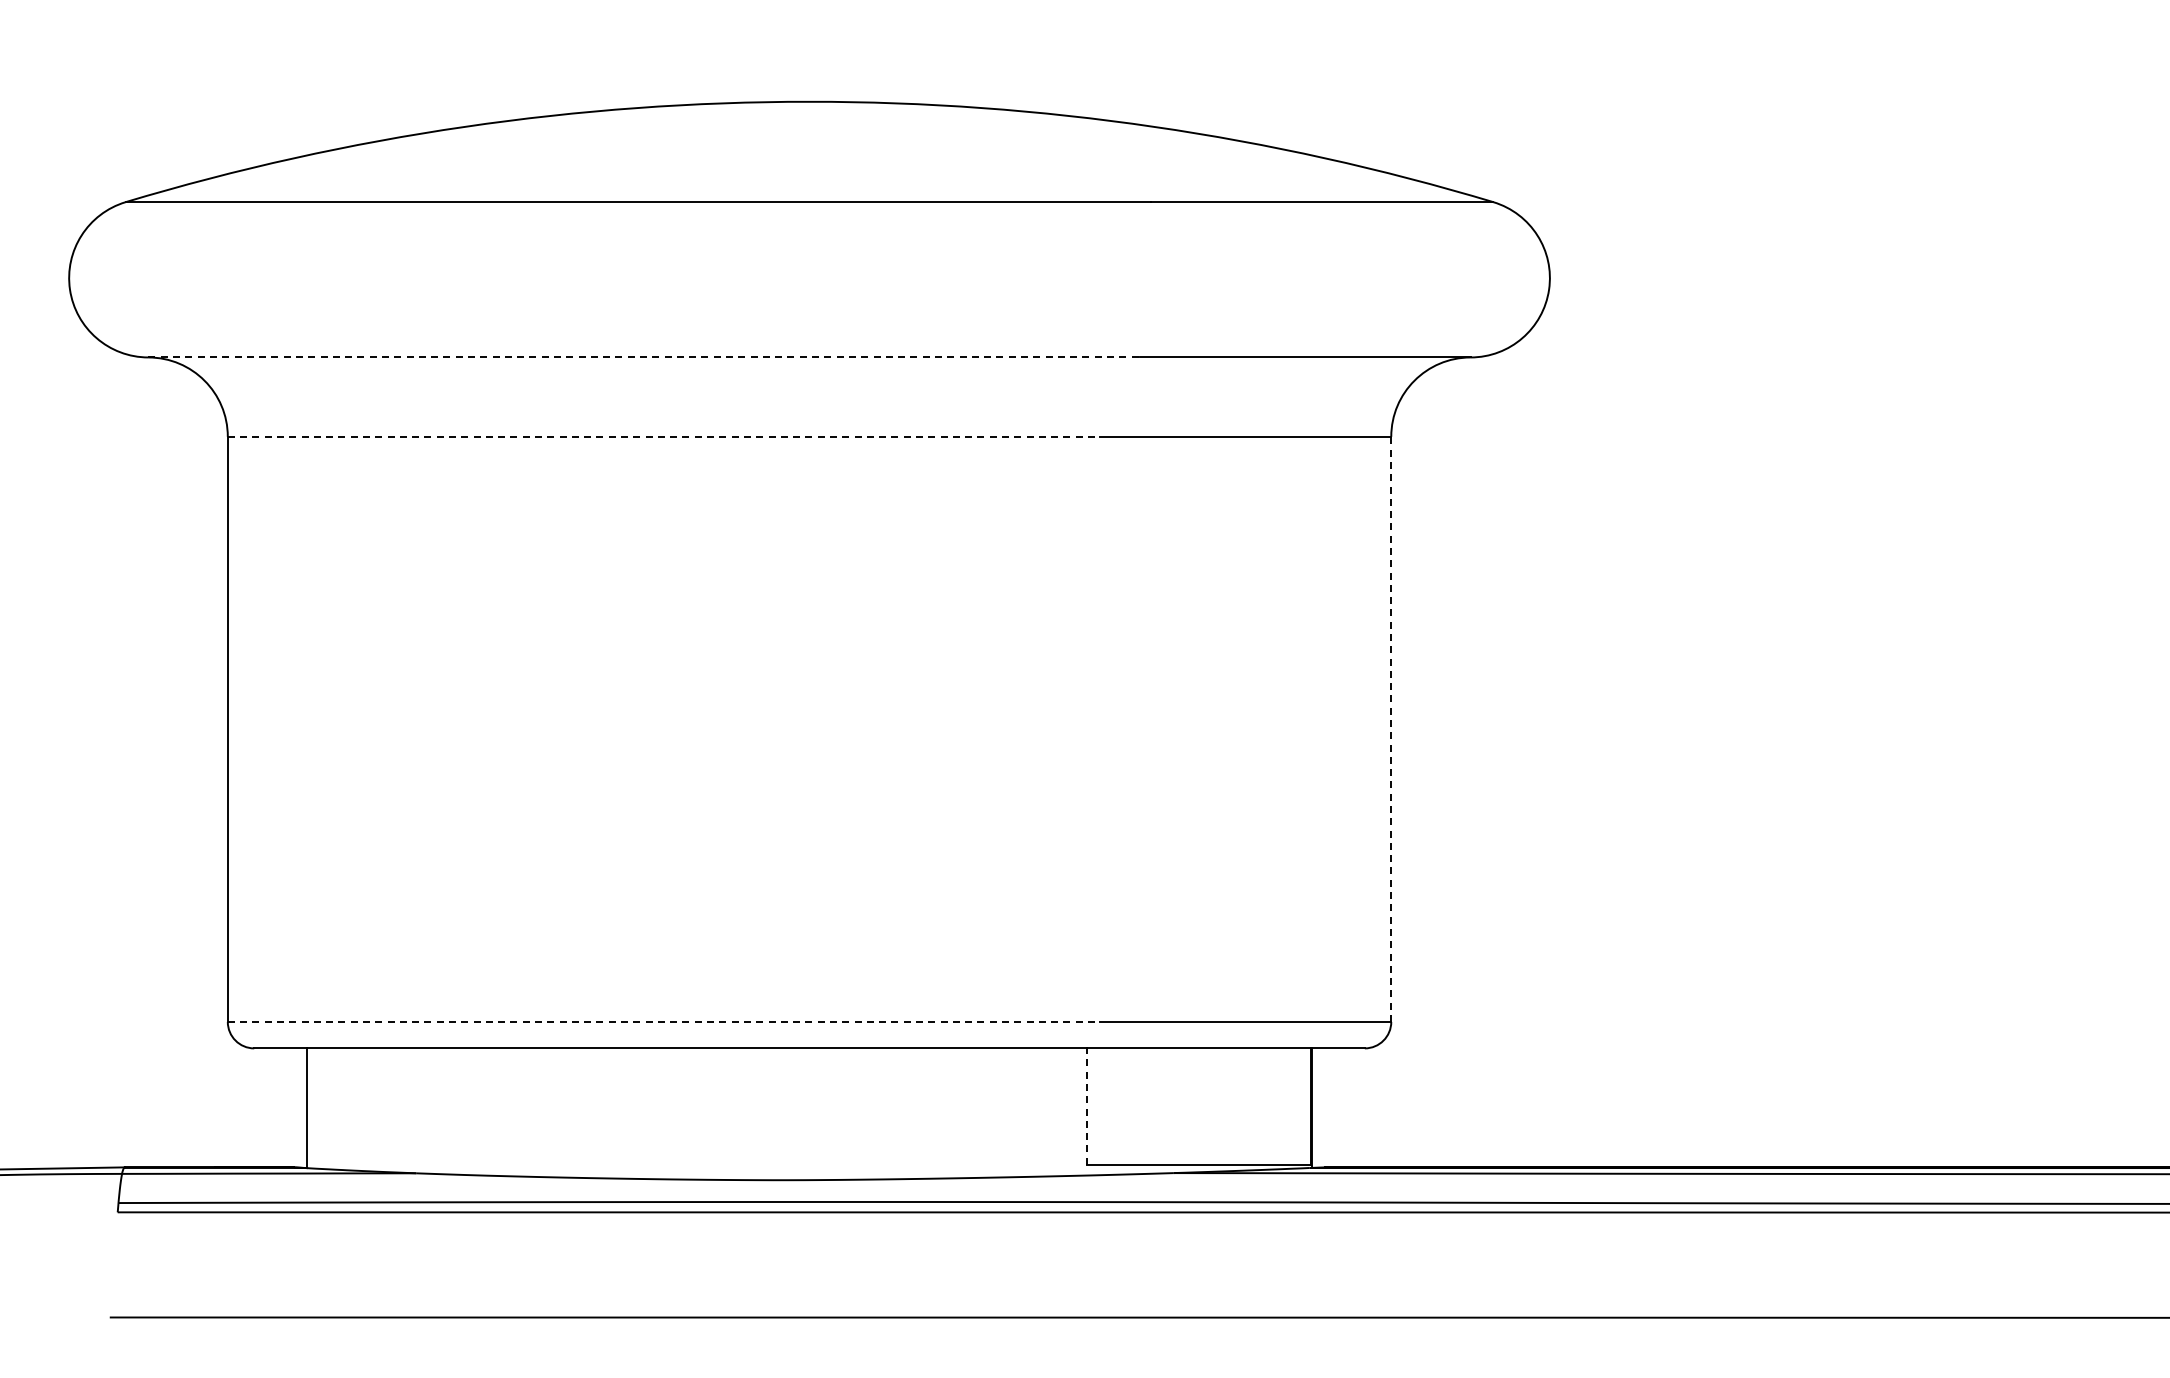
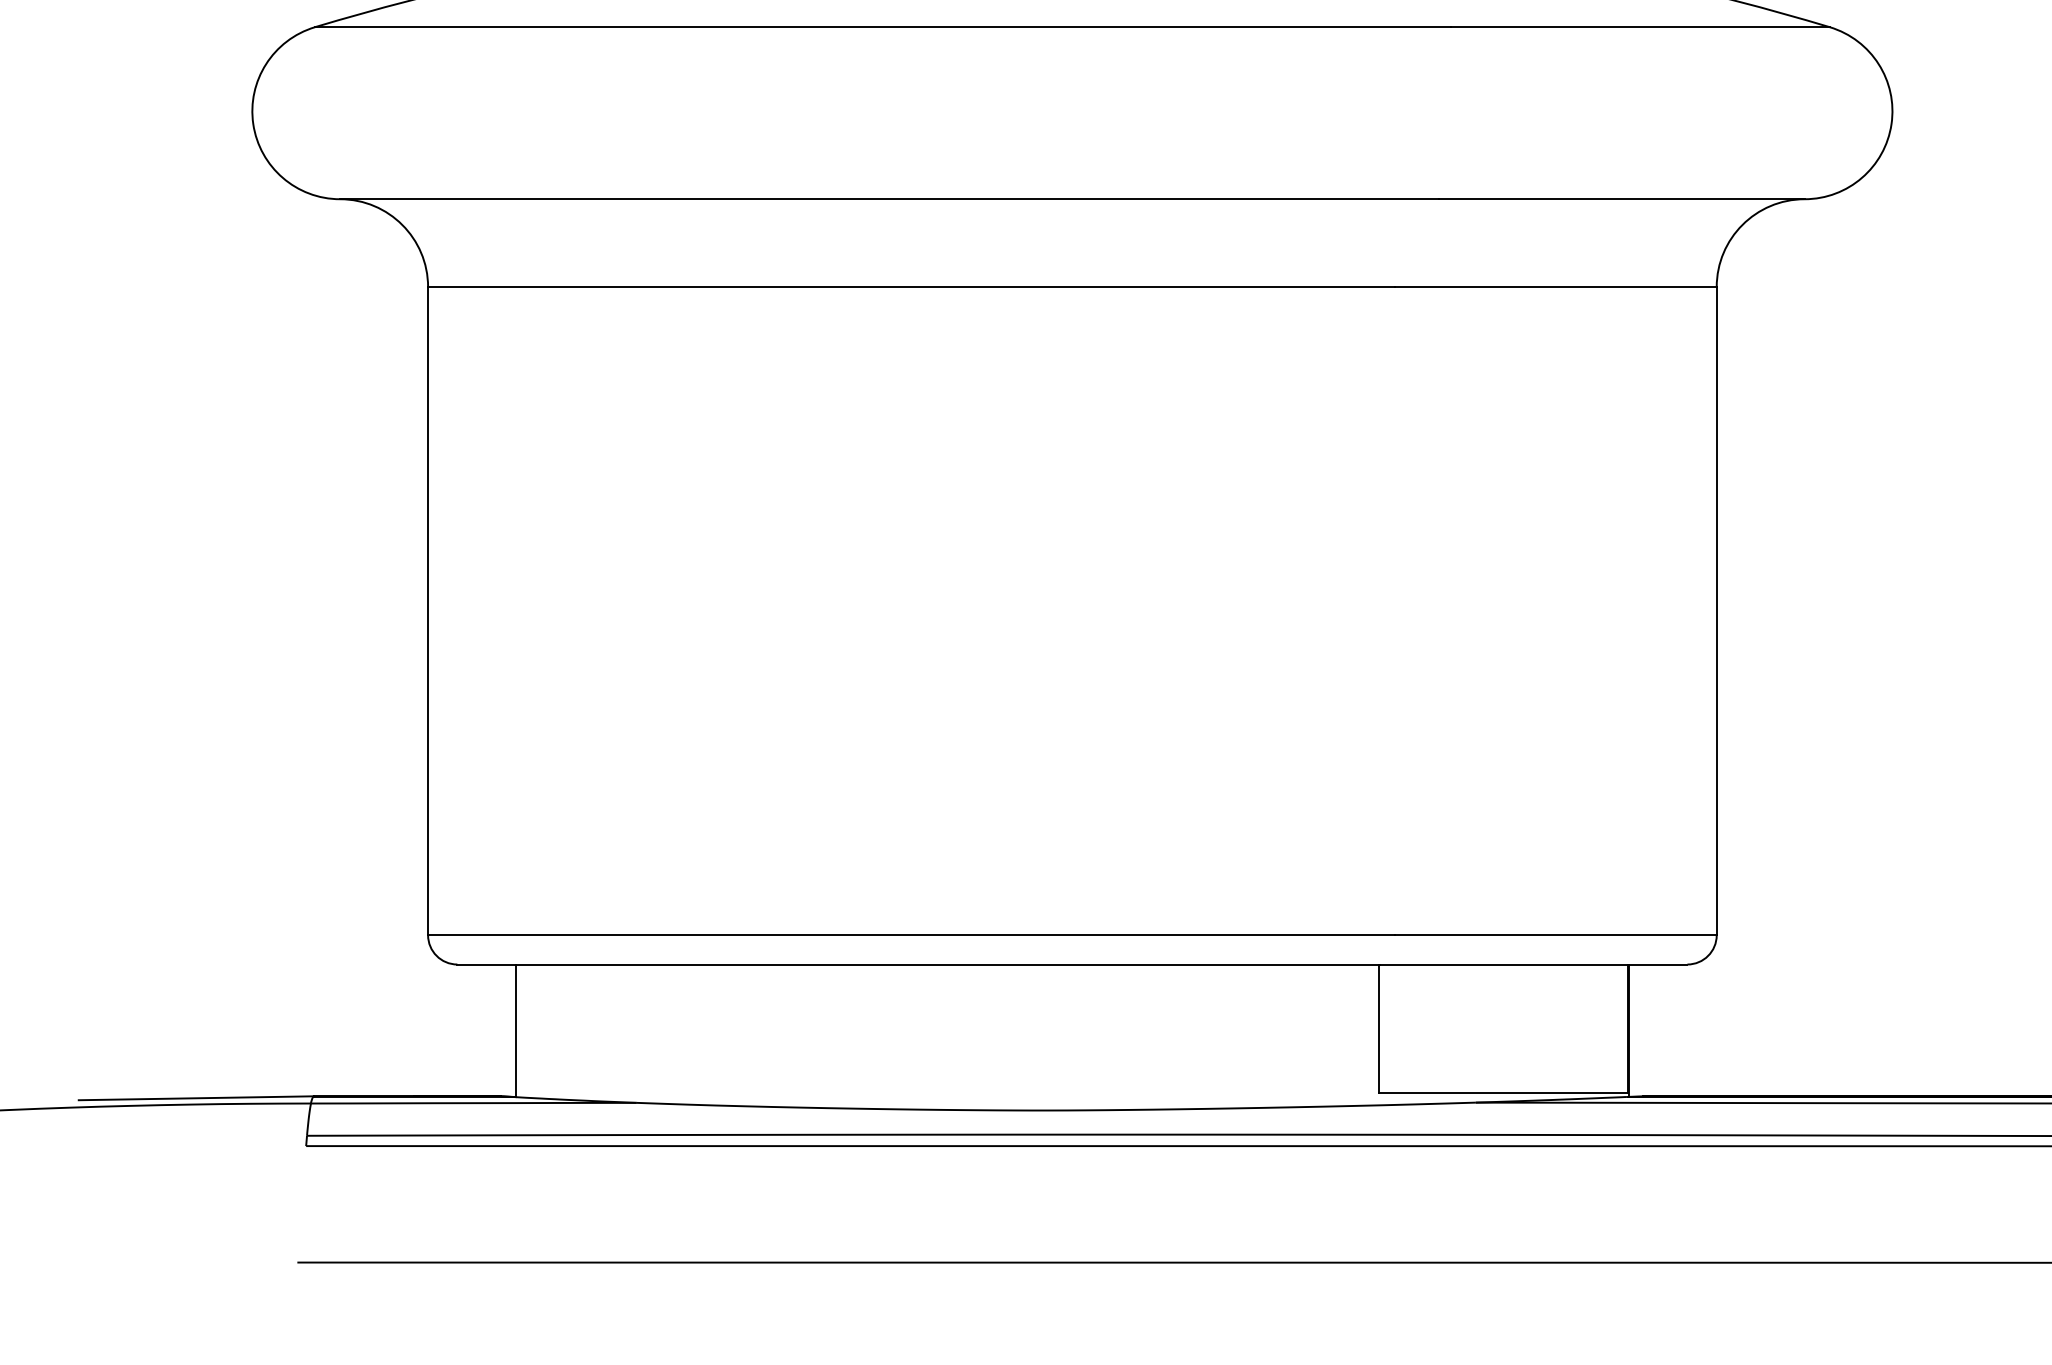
line: (644, 357) -> (889, 199), dashed -> solid
line: (664, 436) -> (911, 286), dashed -> solid
line: (1391, 729) -> (1716, 611), dashed -> solid
line: (664, 1021) -> (911, 934), dashed -> solid
line: (1086, 1106) -> (1379, 1028), dashed -> solid

